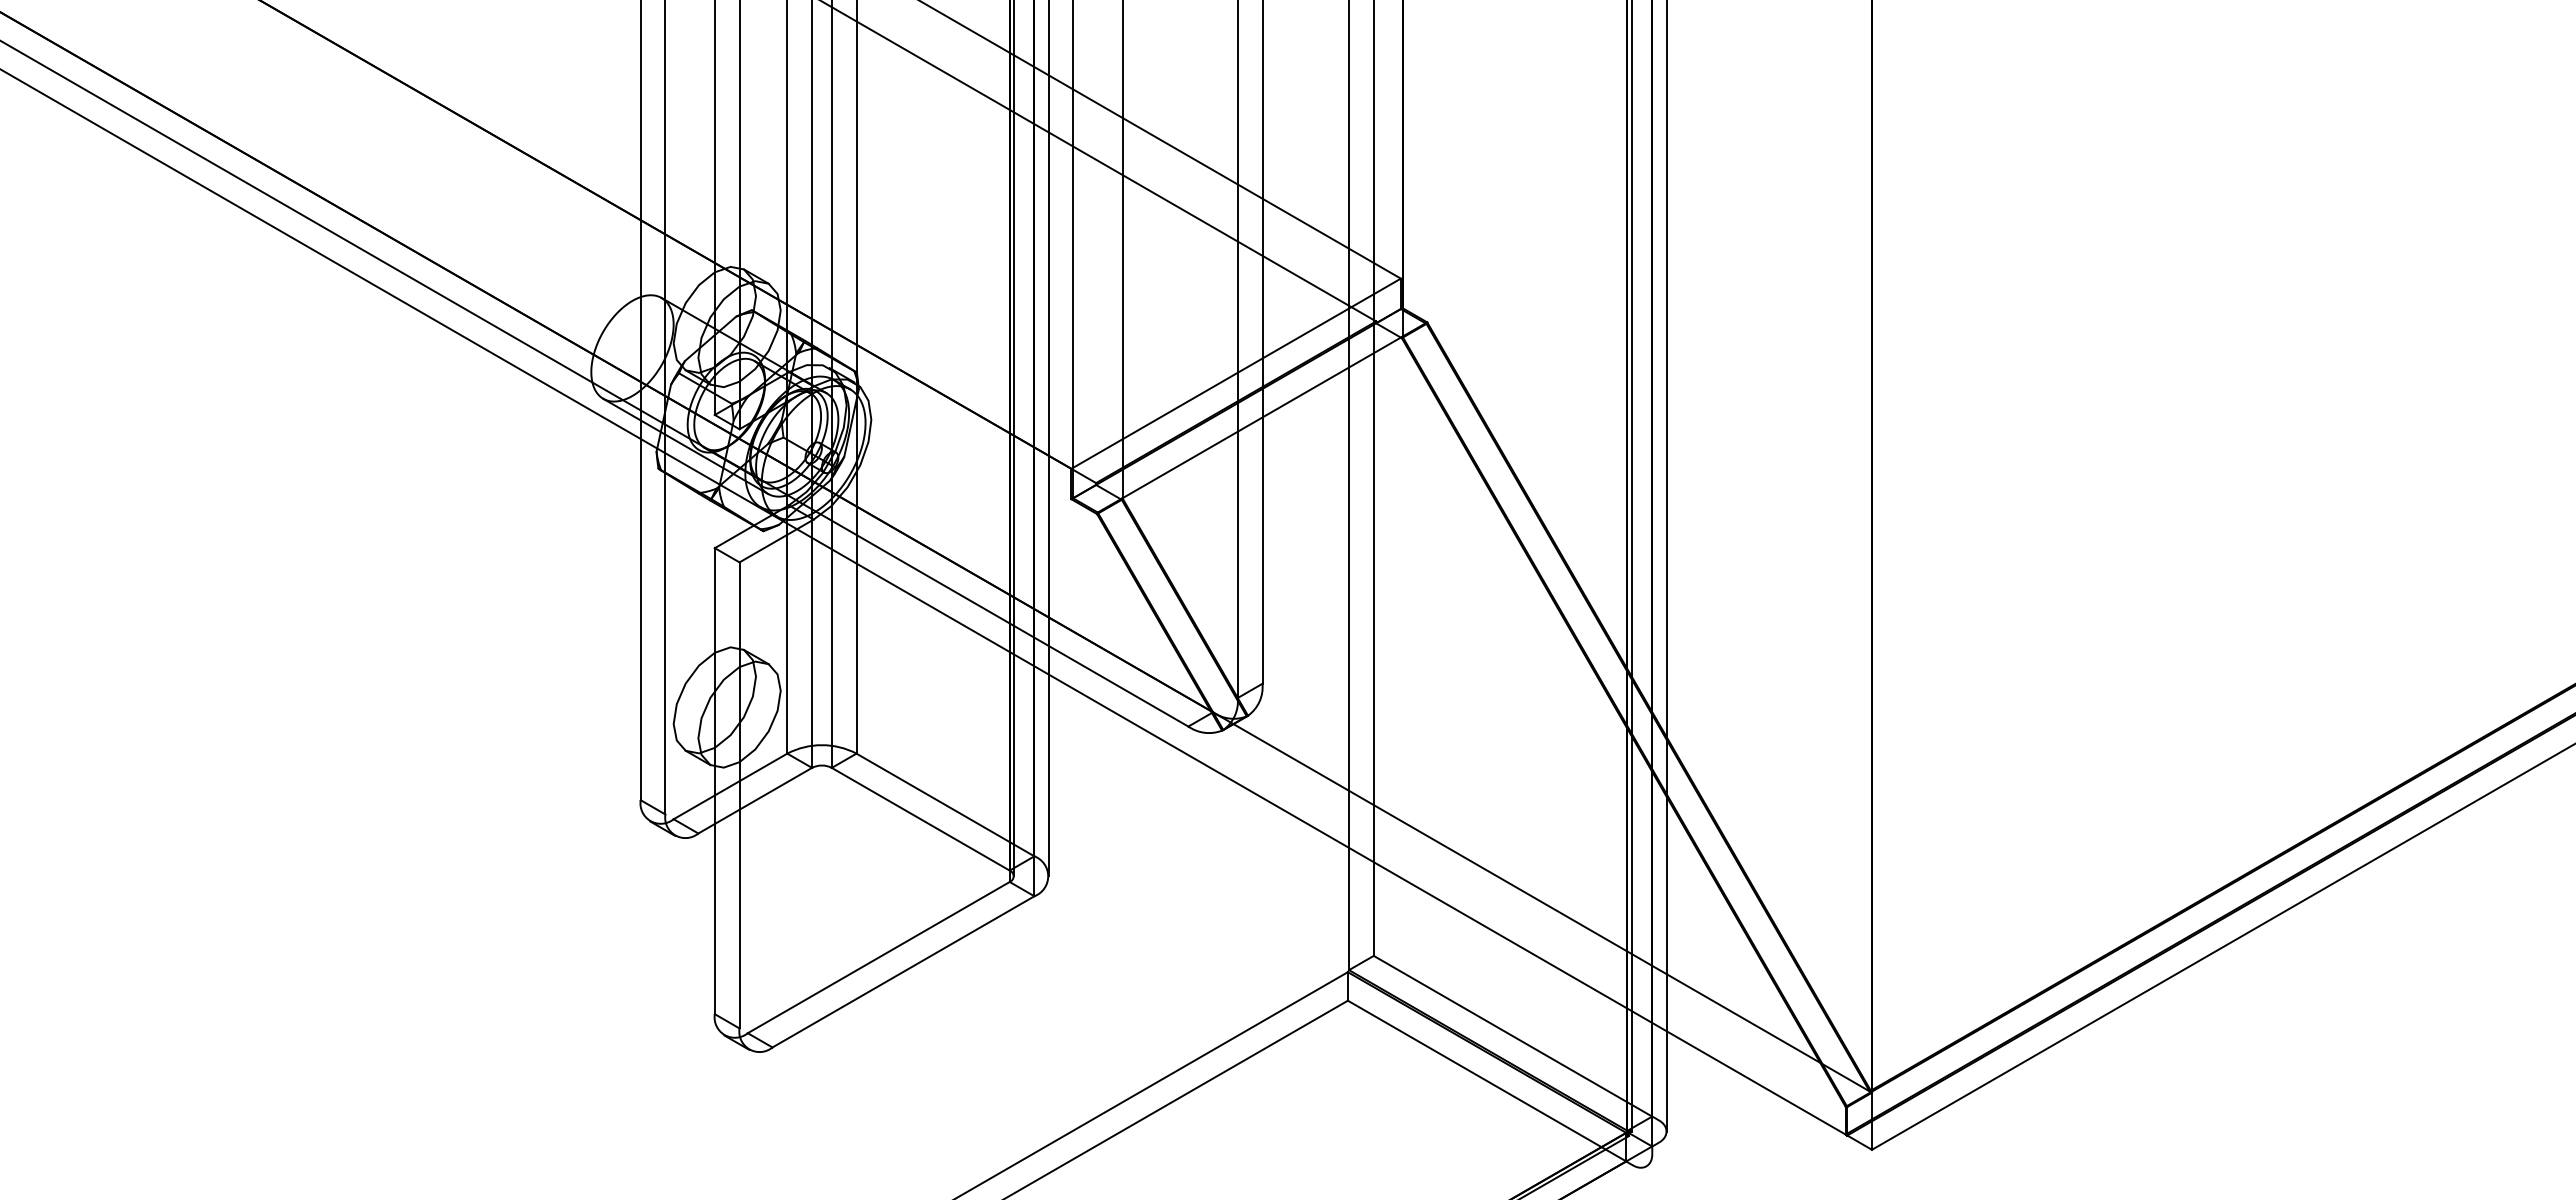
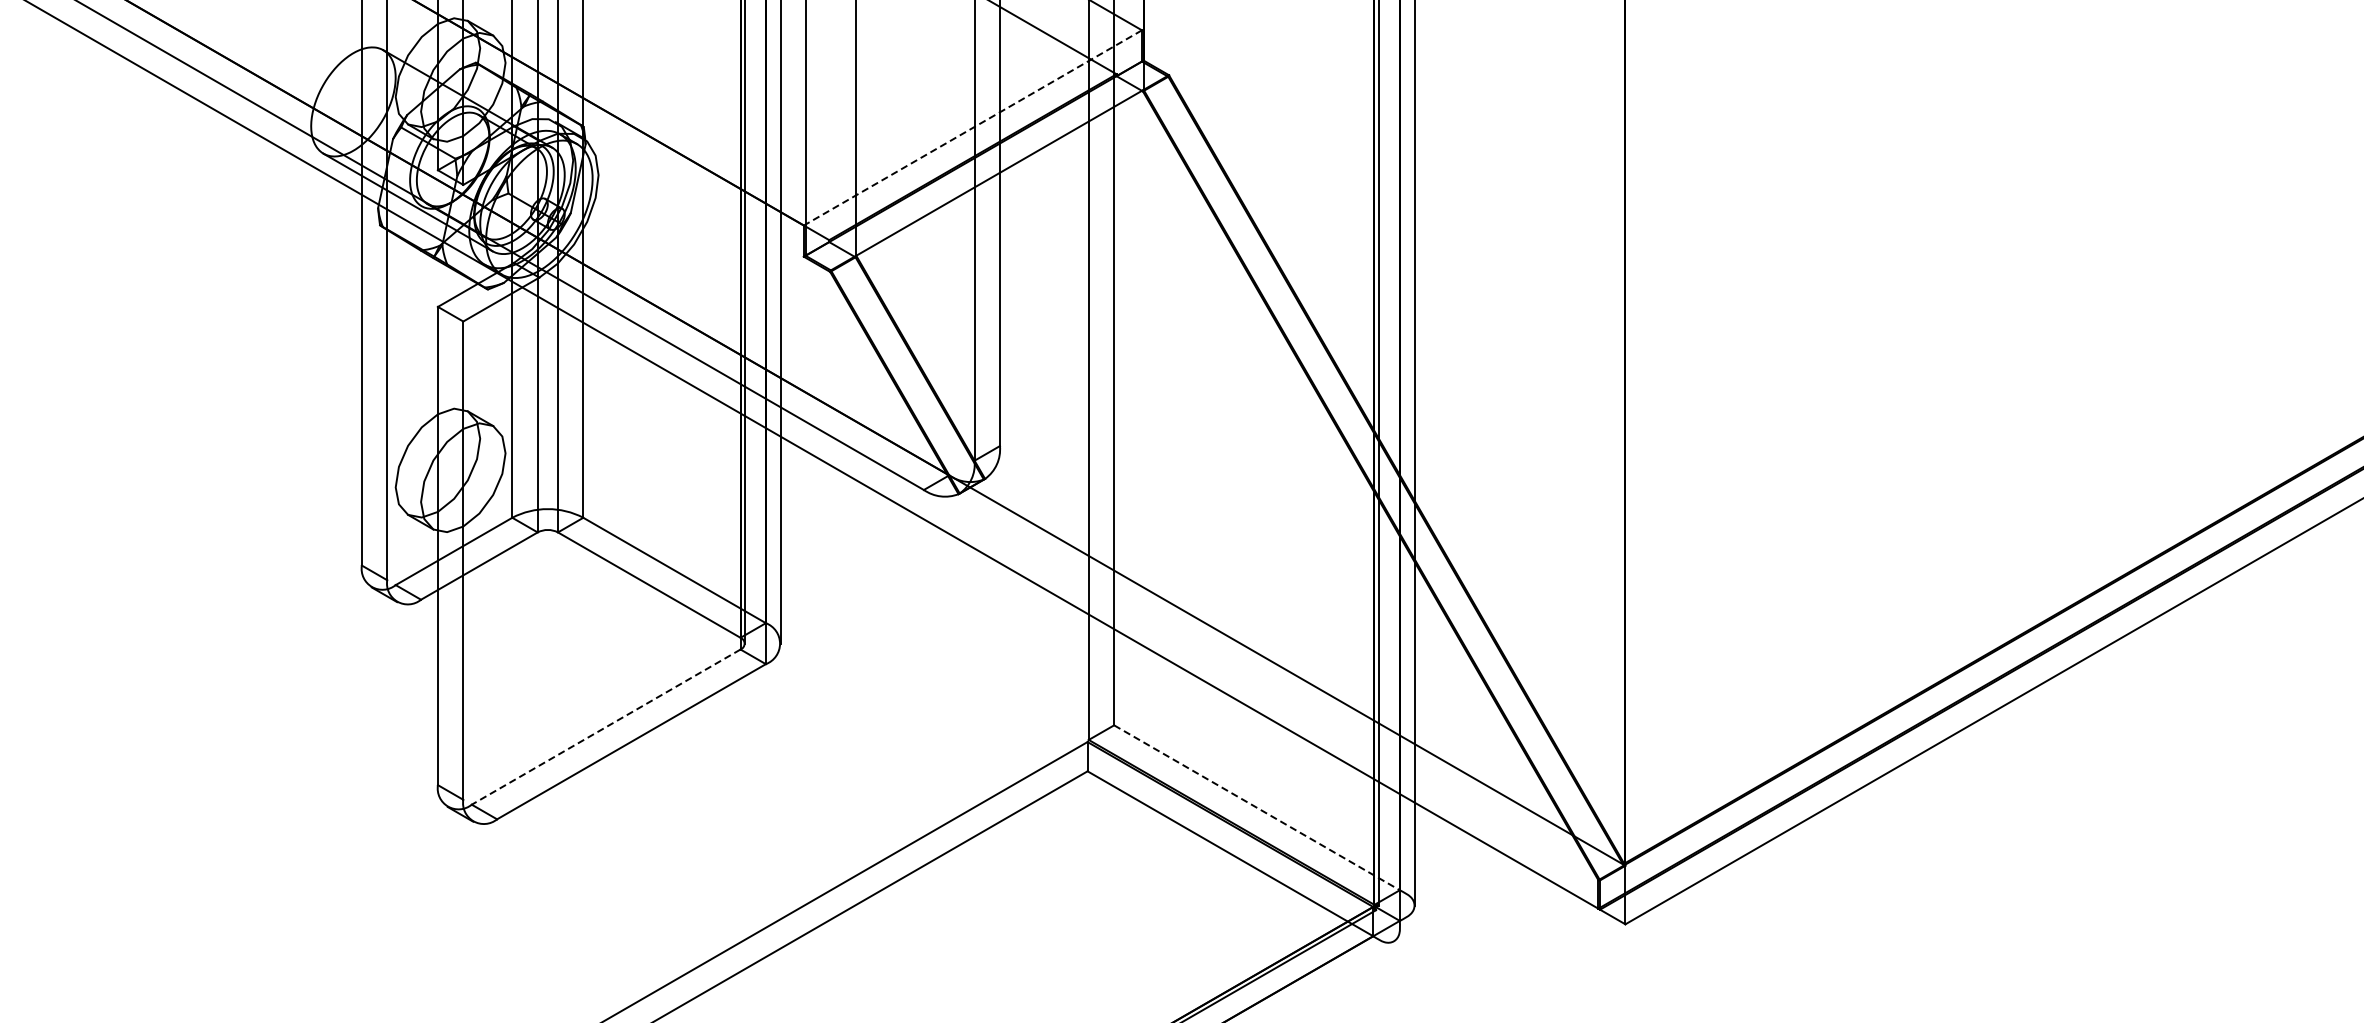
line: (1235, 373) -> (972, 127), solid -> dashed
line: (878, 957) -> (605, 726), solid -> dashed
line: (1512, 1036) -> (1256, 808), solid -> dashed

